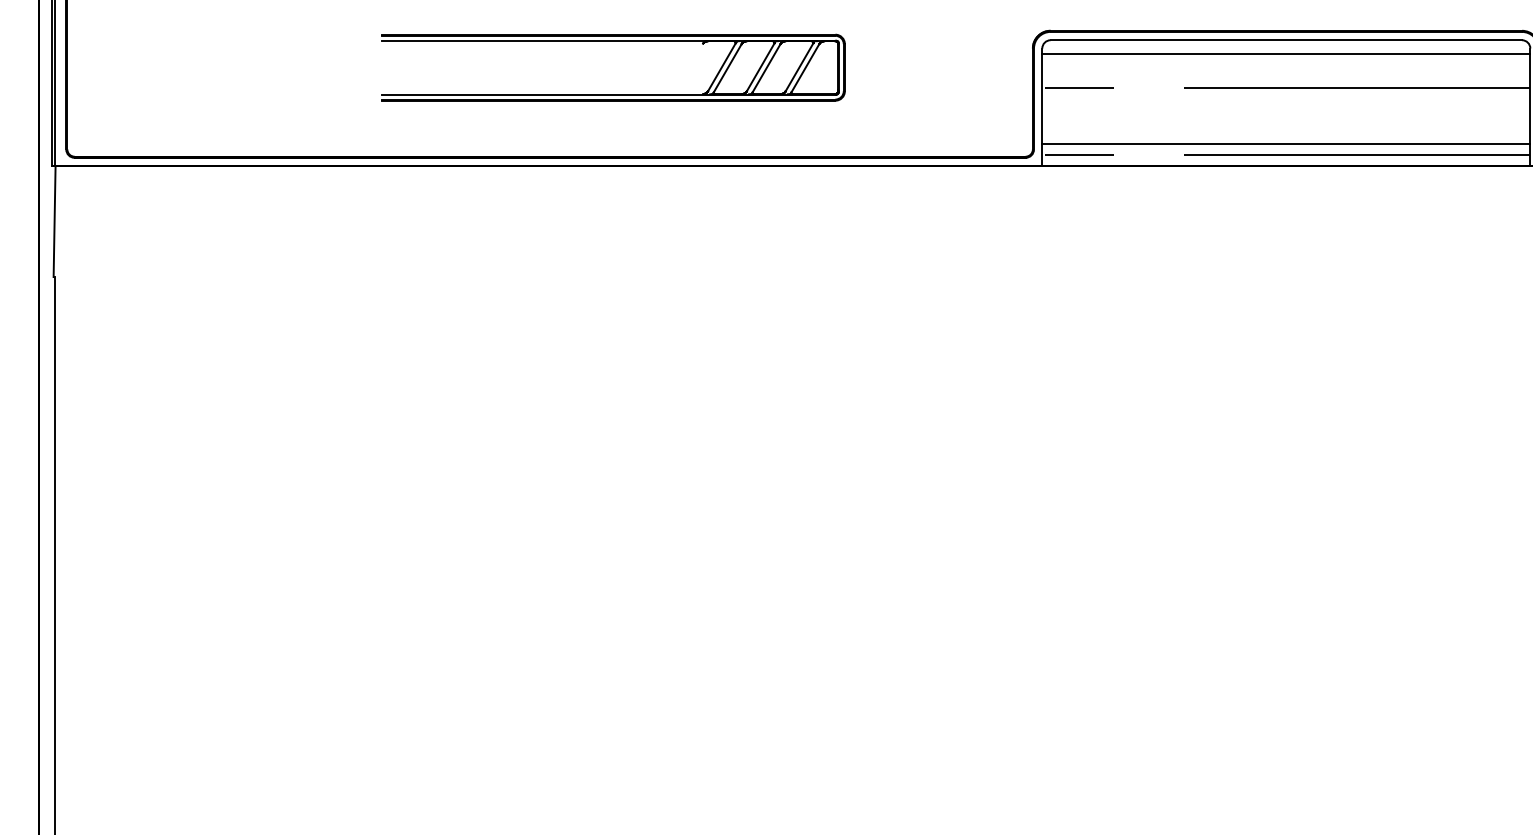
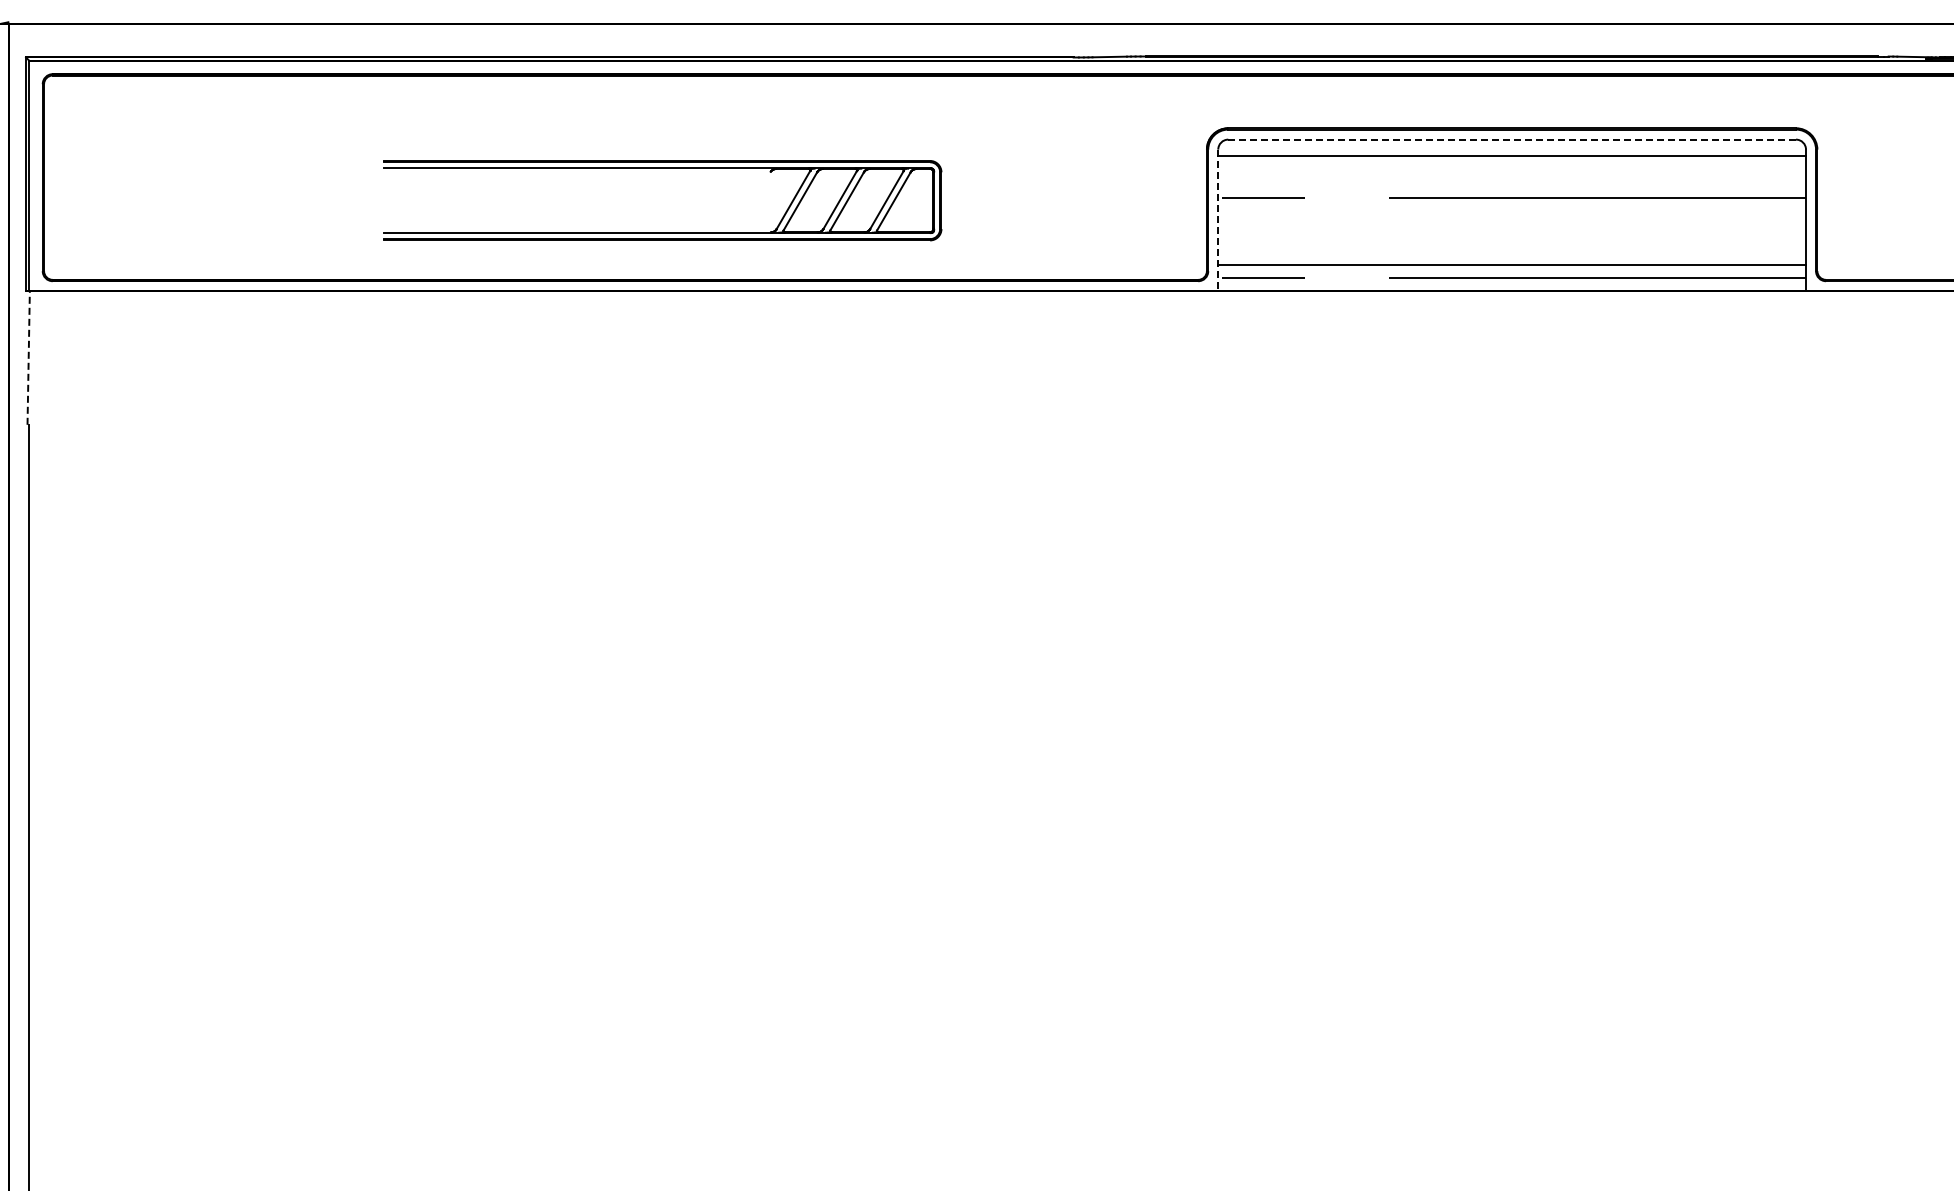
part: (613, 40) -> (662, 168), moved
line: (1286, 40) -> (1512, 139), solid -> dashed
line: (1042, 107) -> (1218, 220), solid -> dashed
line: (54, 221) -> (28, 358), solid -> dashed

